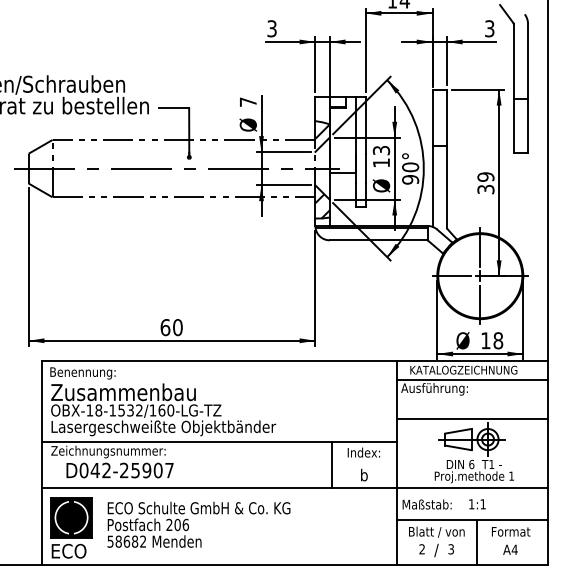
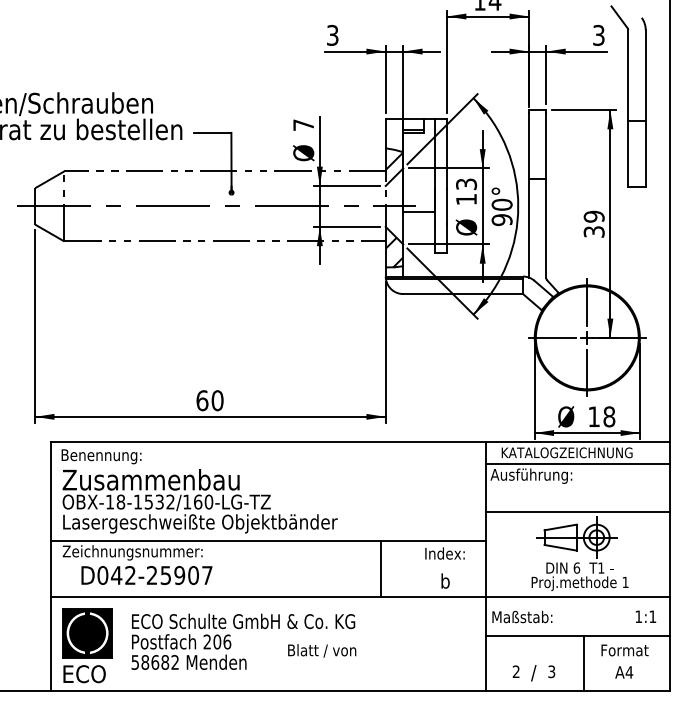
line: (331, 464) -> (380, 568), moved
text: (477, 504) -> (645, 616), moved
text: (437, 531) -> (322, 650), moved

